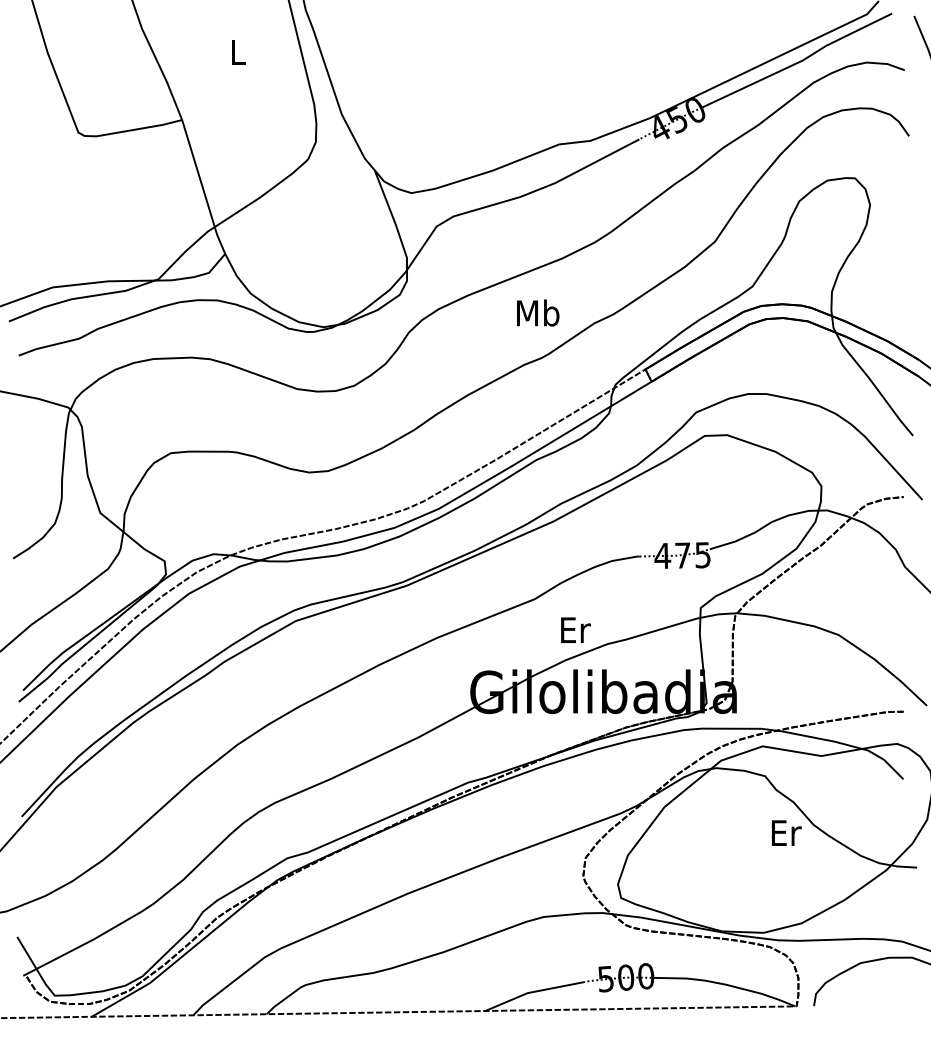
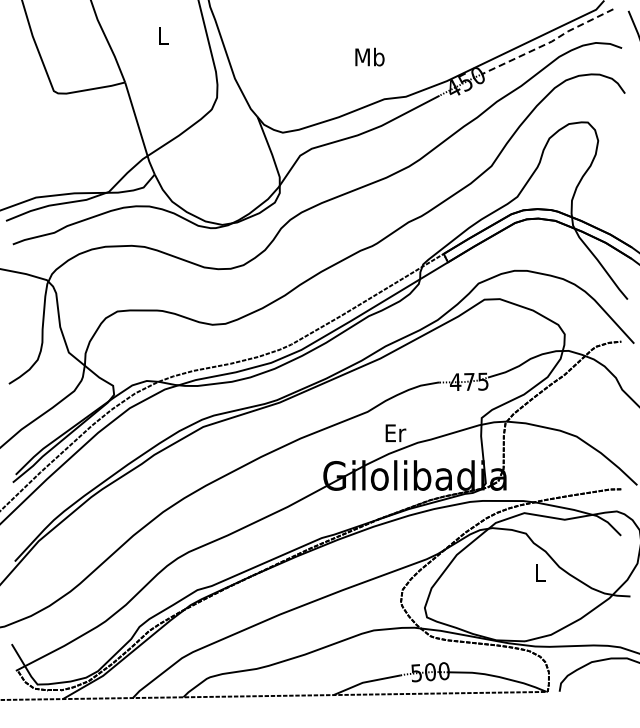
line: (800, 61) -> (550, 42), solid -> dashed
text: (537, 312) -> (369, 56), moved
text: (786, 832) -> (540, 572), Er -> L

